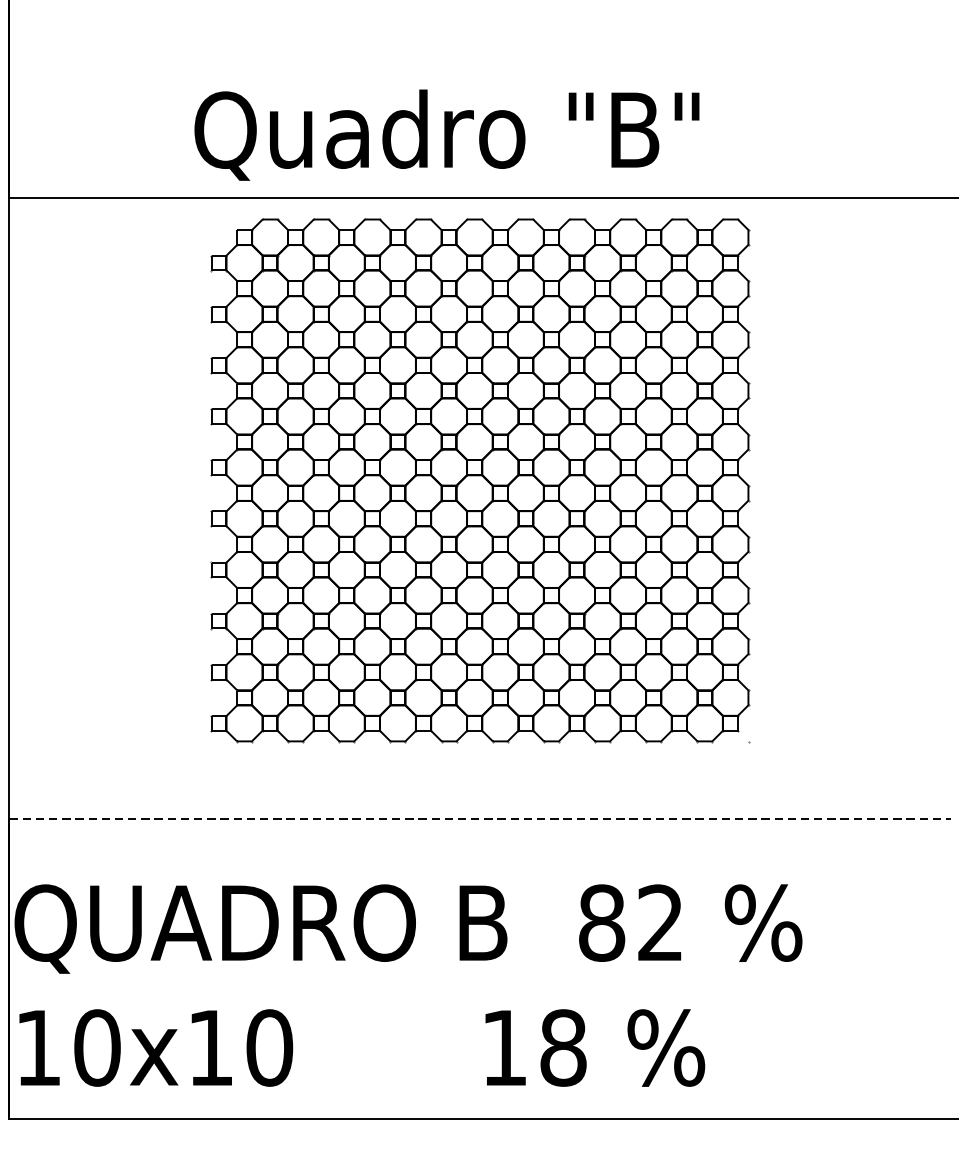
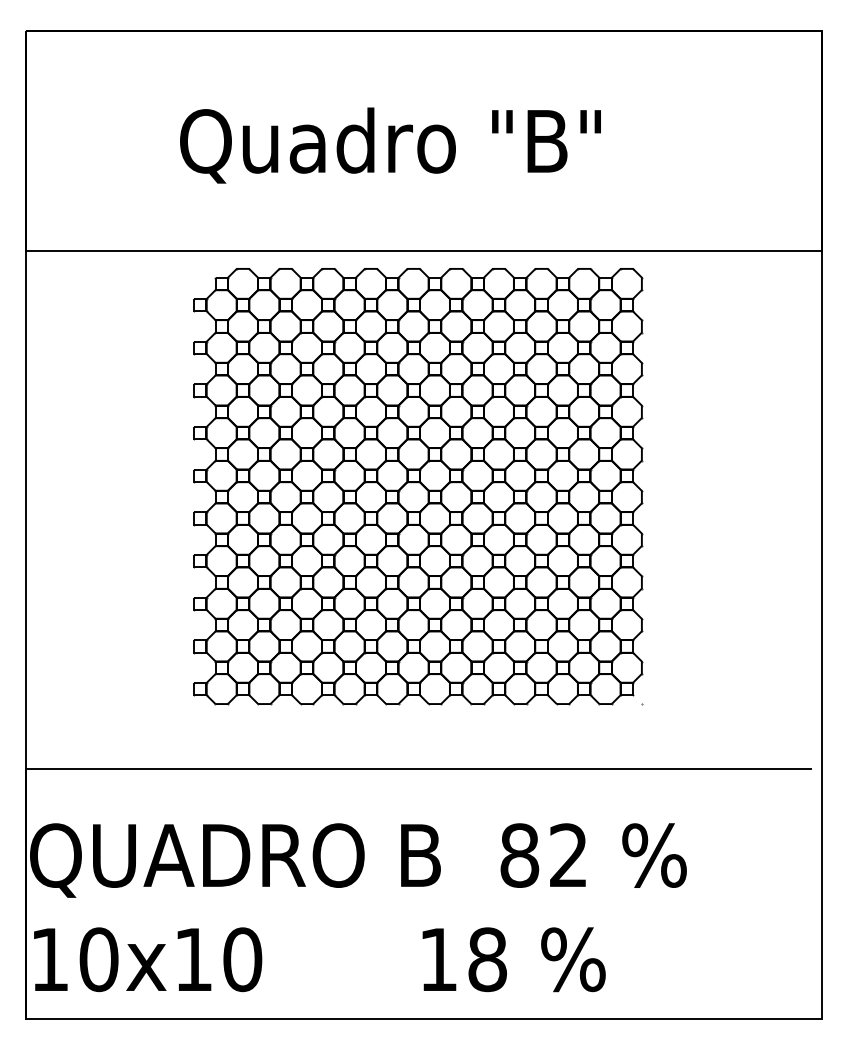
text: (446, 135) -> (390, 145), moved
line: (480, 818) -> (418, 768), dashed -> solid

